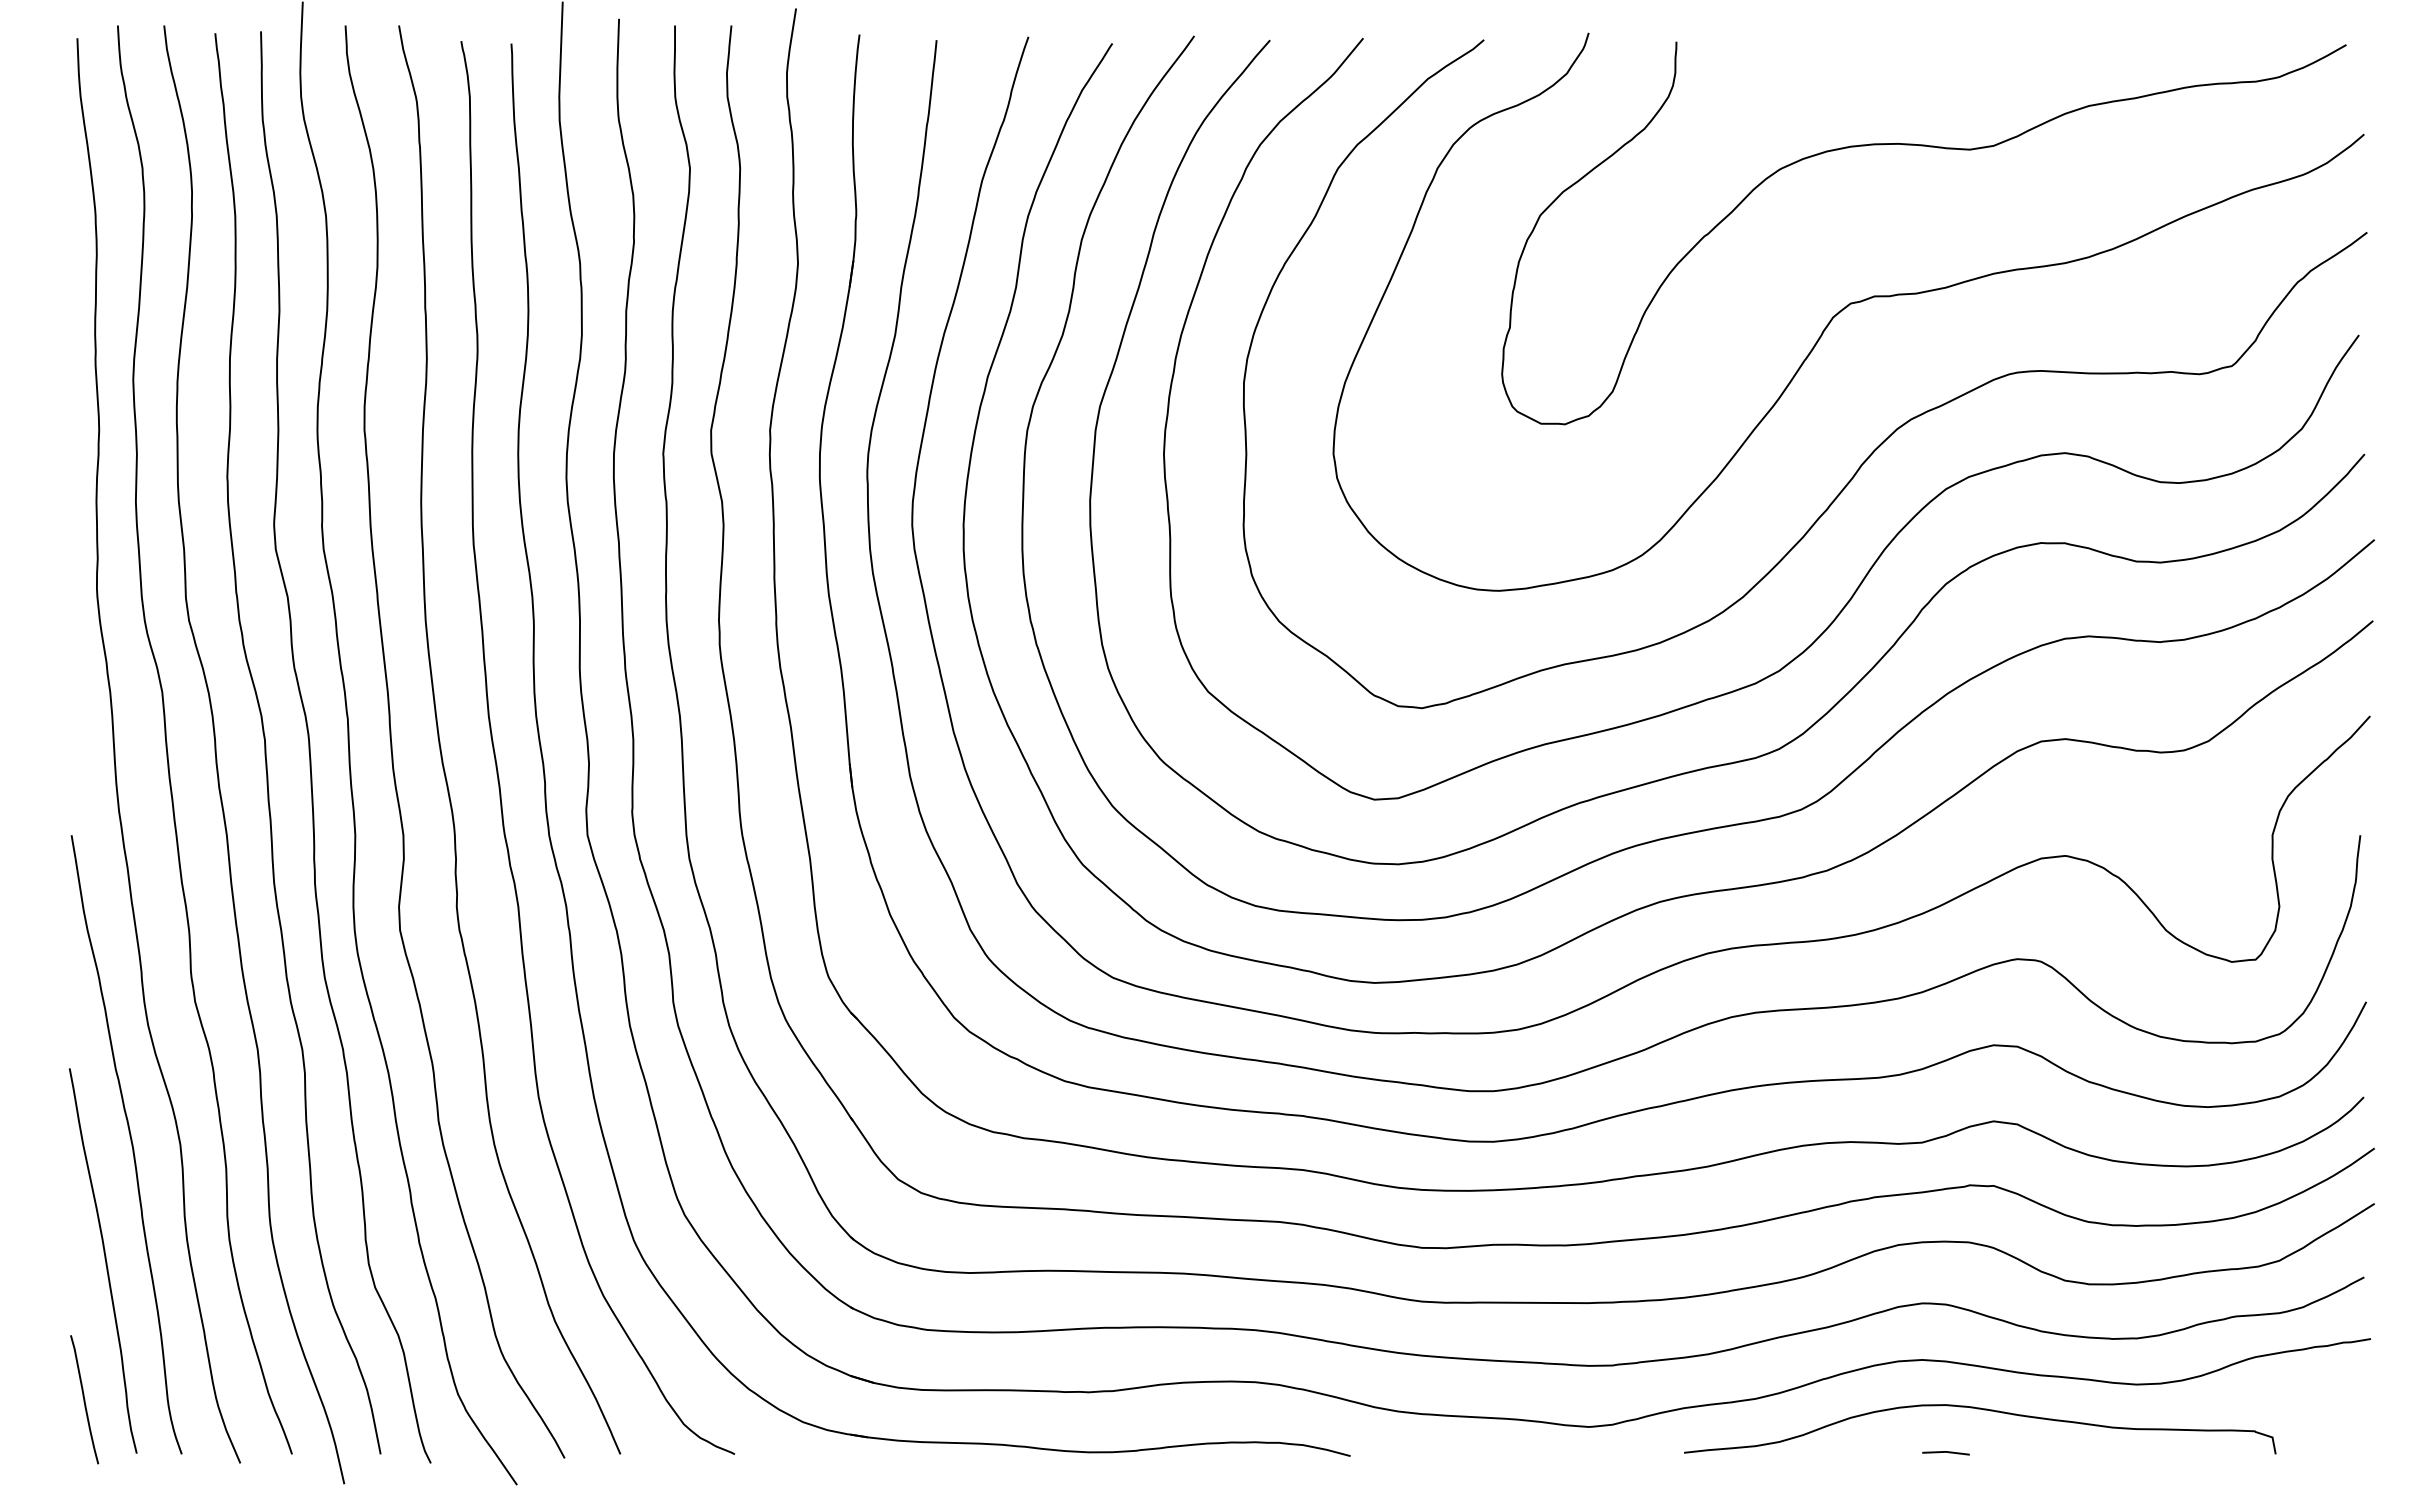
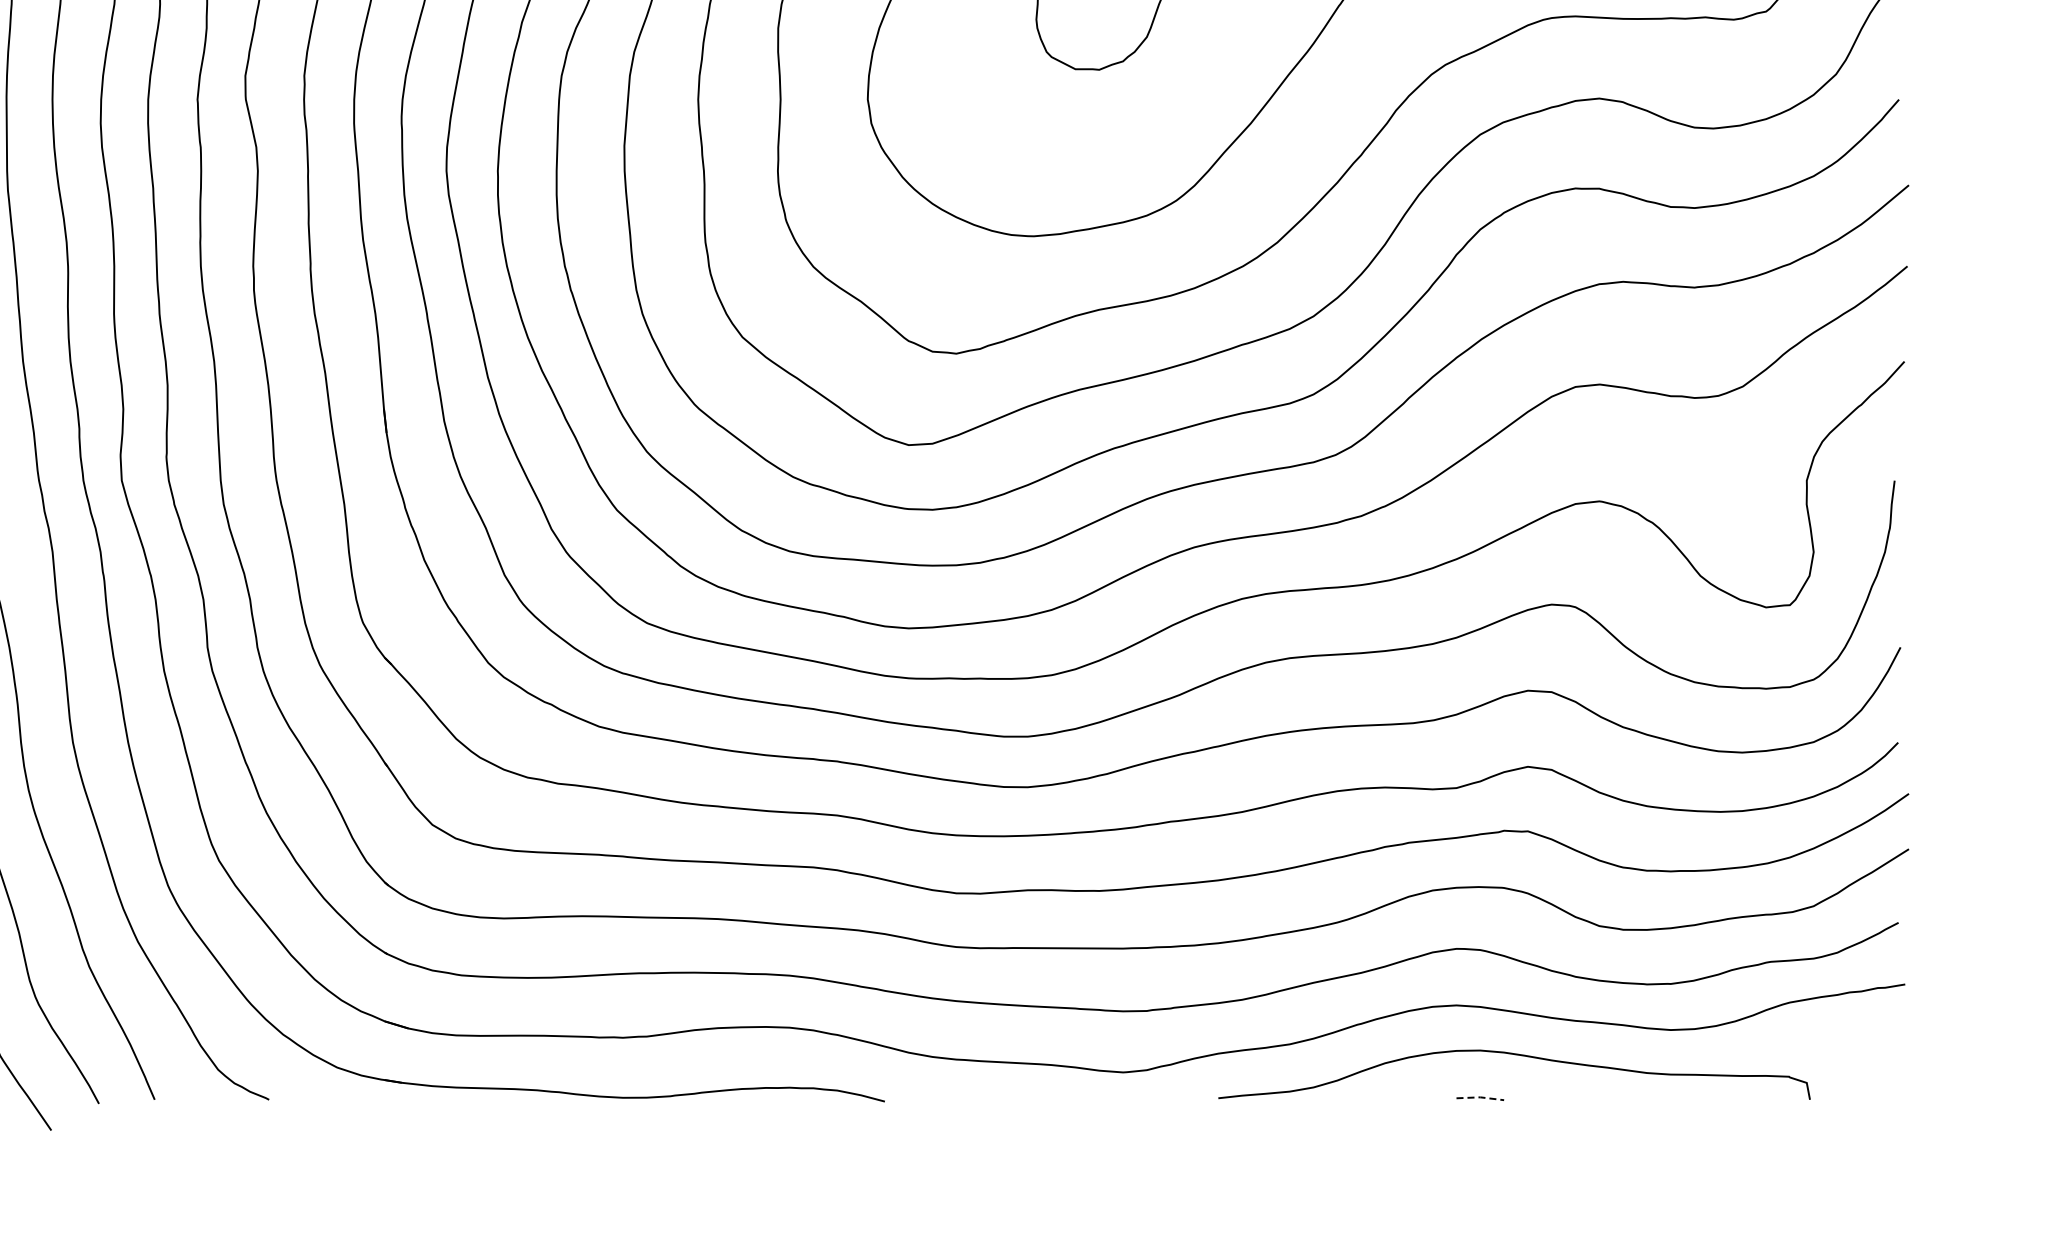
line: (1946, 1451) -> (1480, 1096), solid -> dashed

